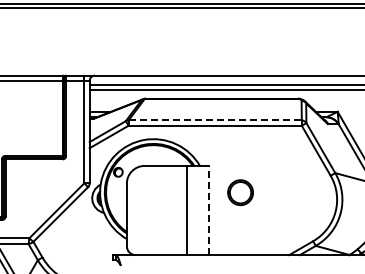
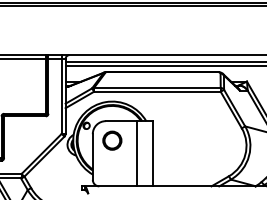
line: (215, 120) -> (157, 87), dashed -> solid
part: (240, 192) -> (112, 140), moved
line: (208, 210) -> (152, 153), dashed -> solid

